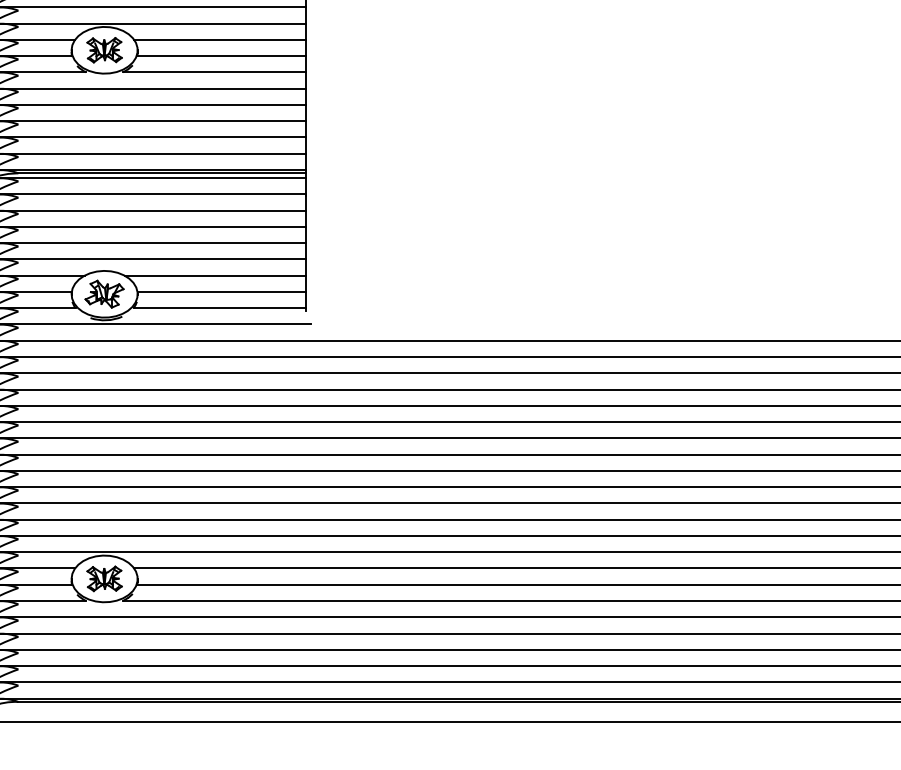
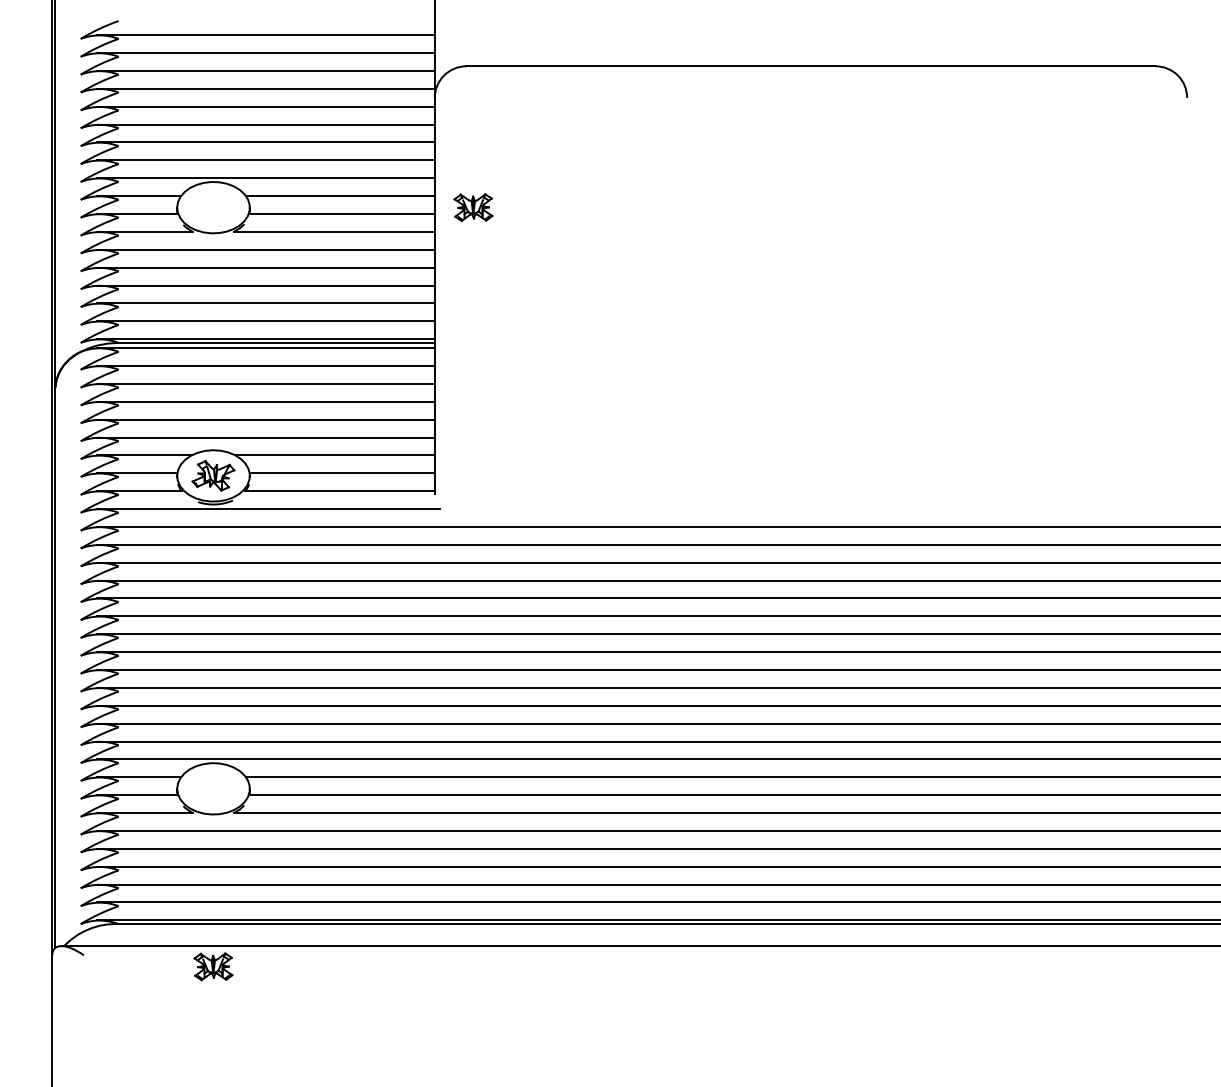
part: (104, 50) -> (473, 207), moved
part: (104, 578) -> (213, 966), moved

